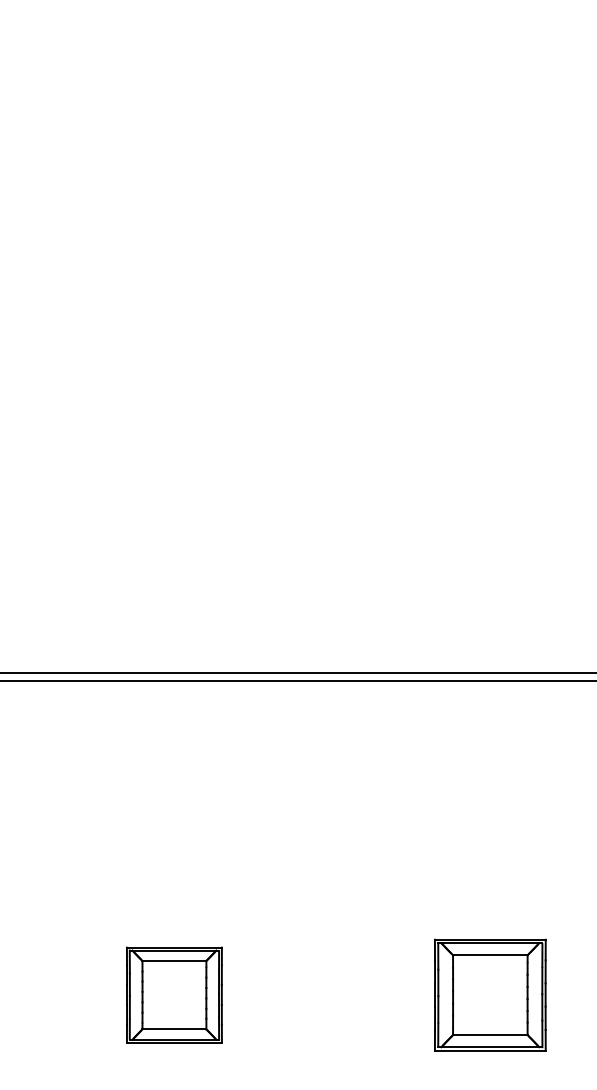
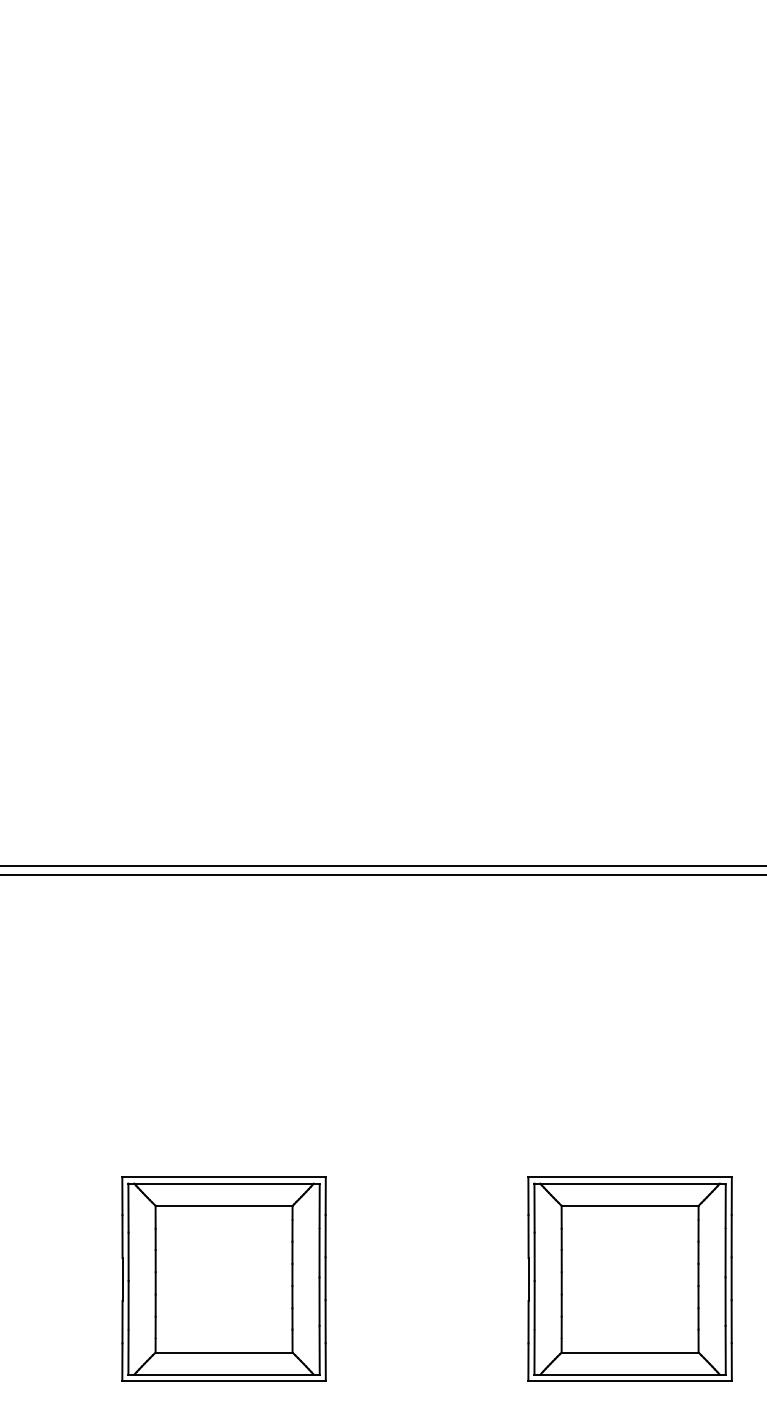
part: (174, 994) -> (223, 1278), size x1.67
part: (489, 994) -> (629, 1278), size x1.43

